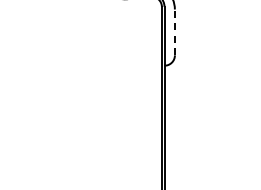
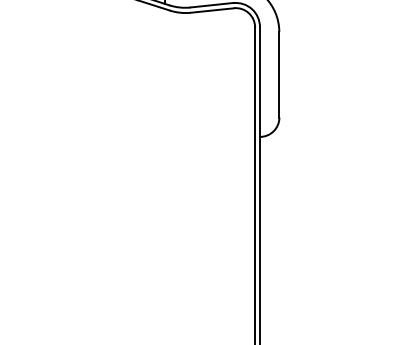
line: (174, 32) -> (278, 74), dashed -> solid

